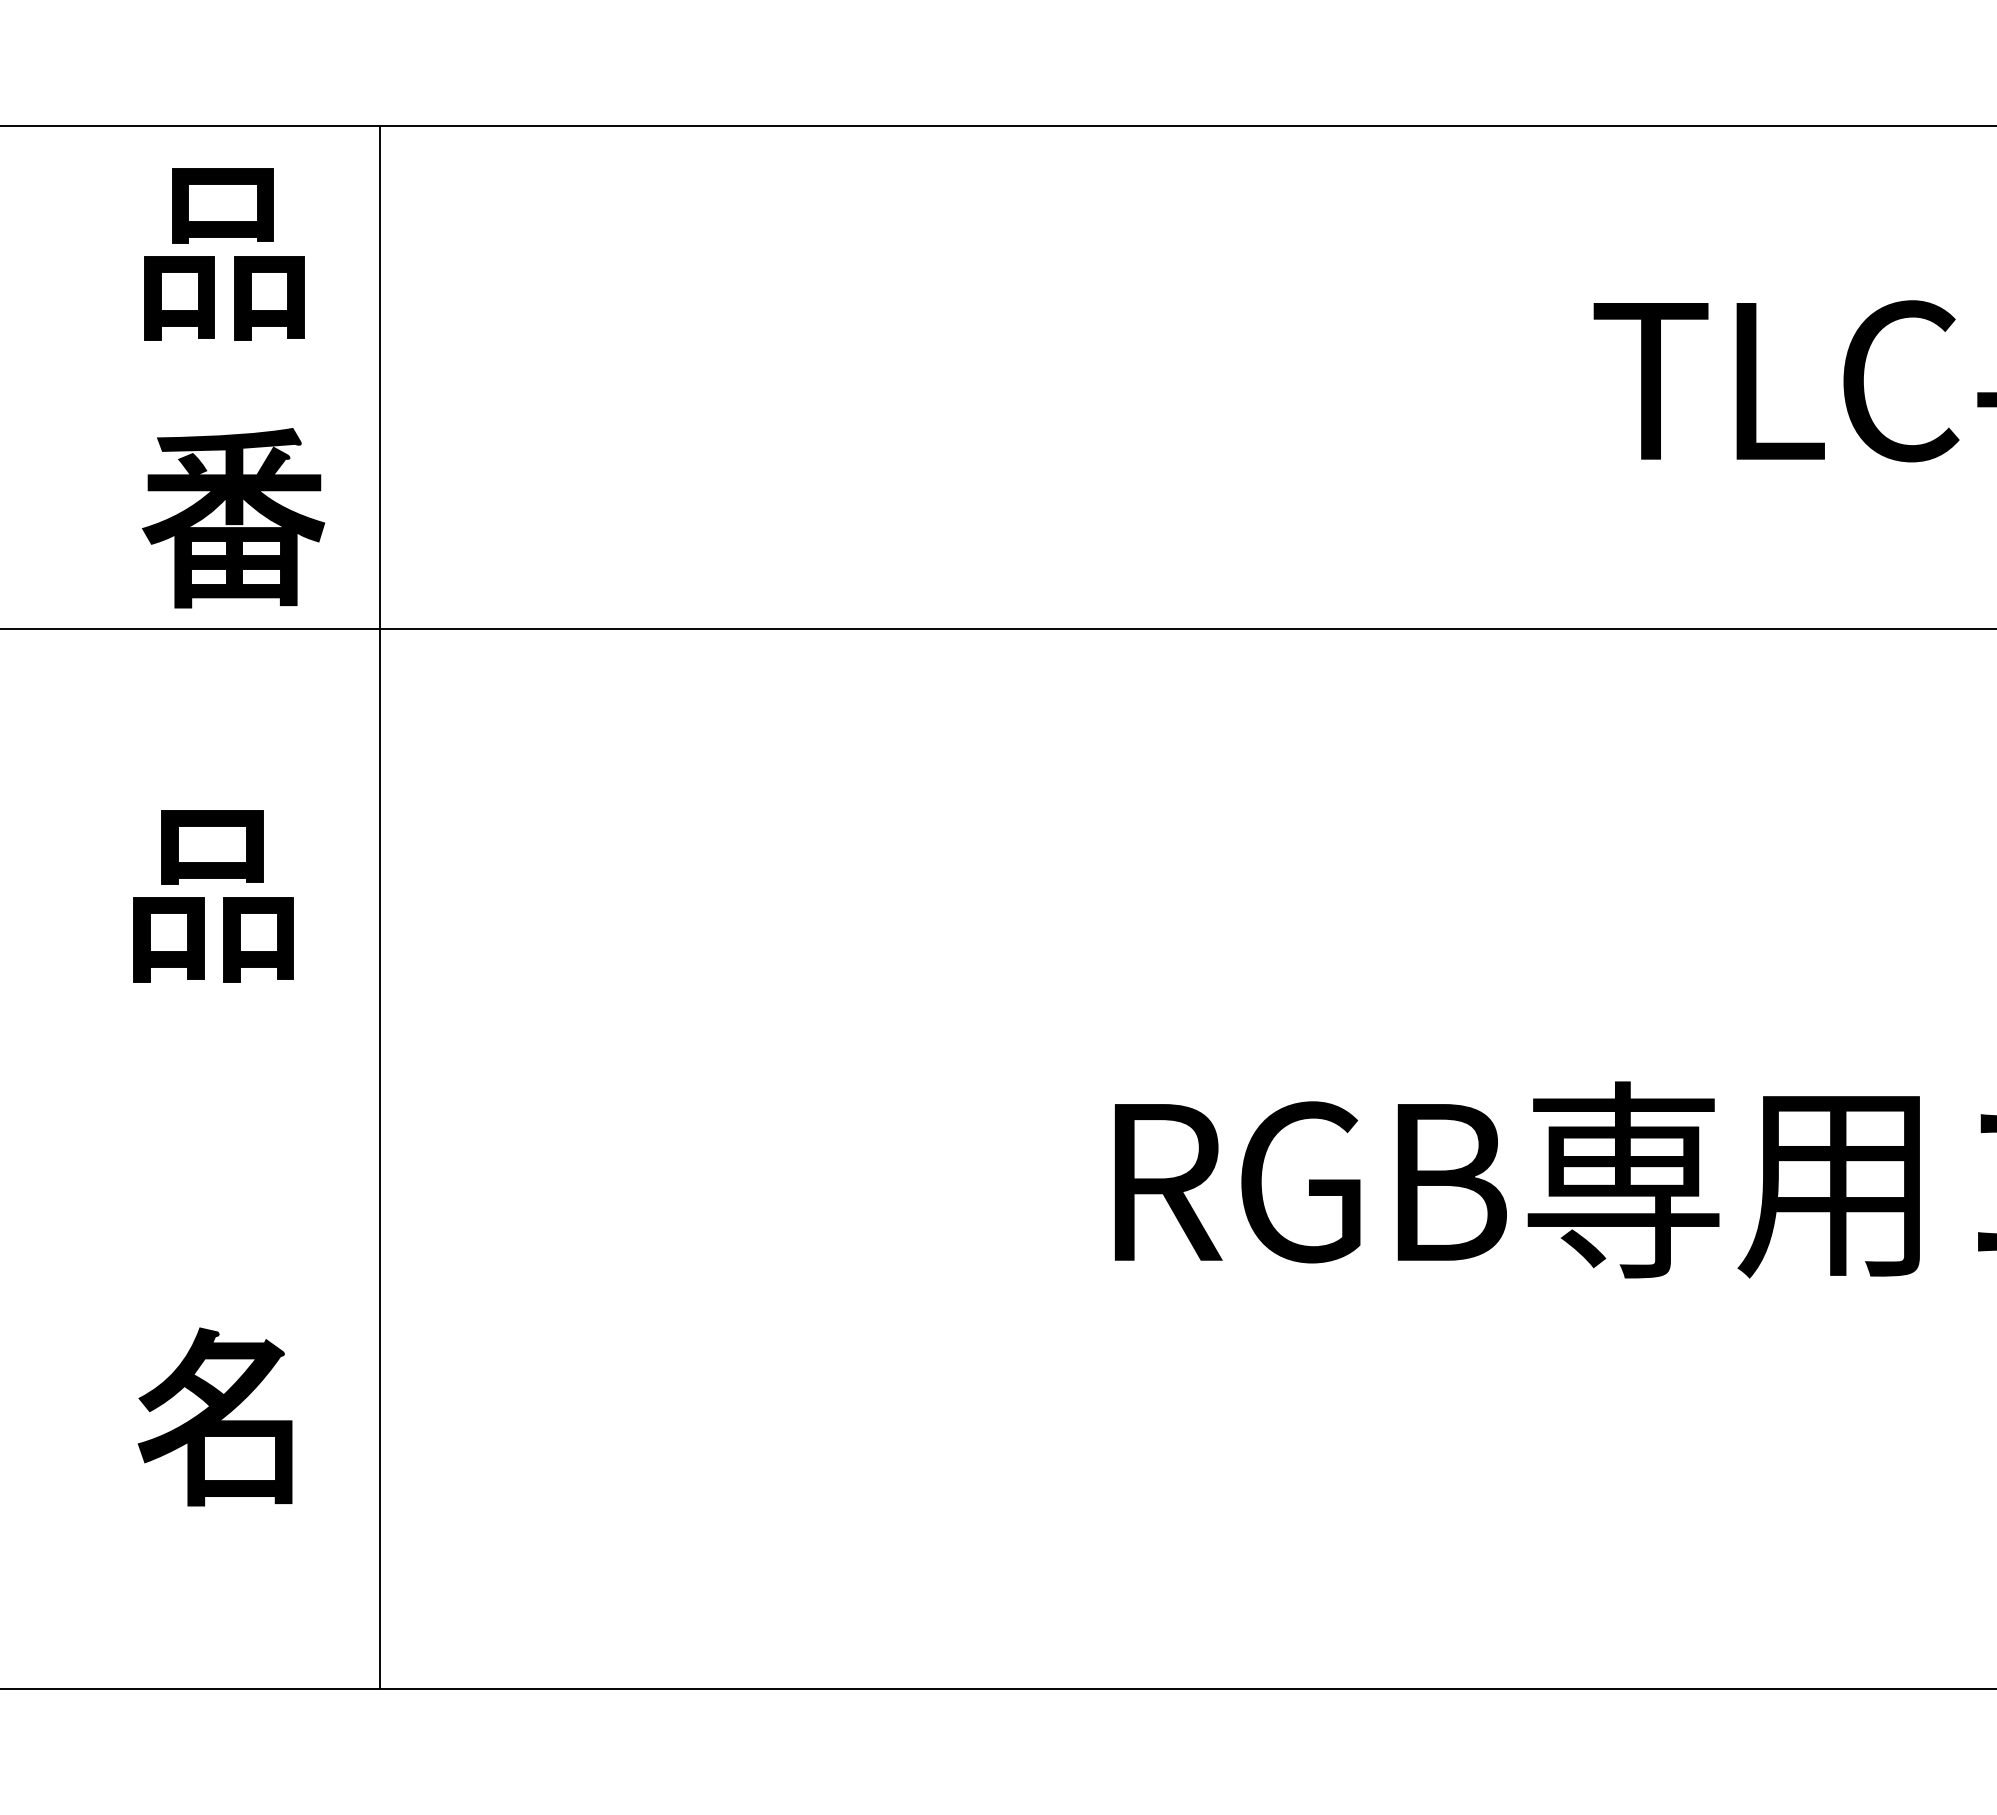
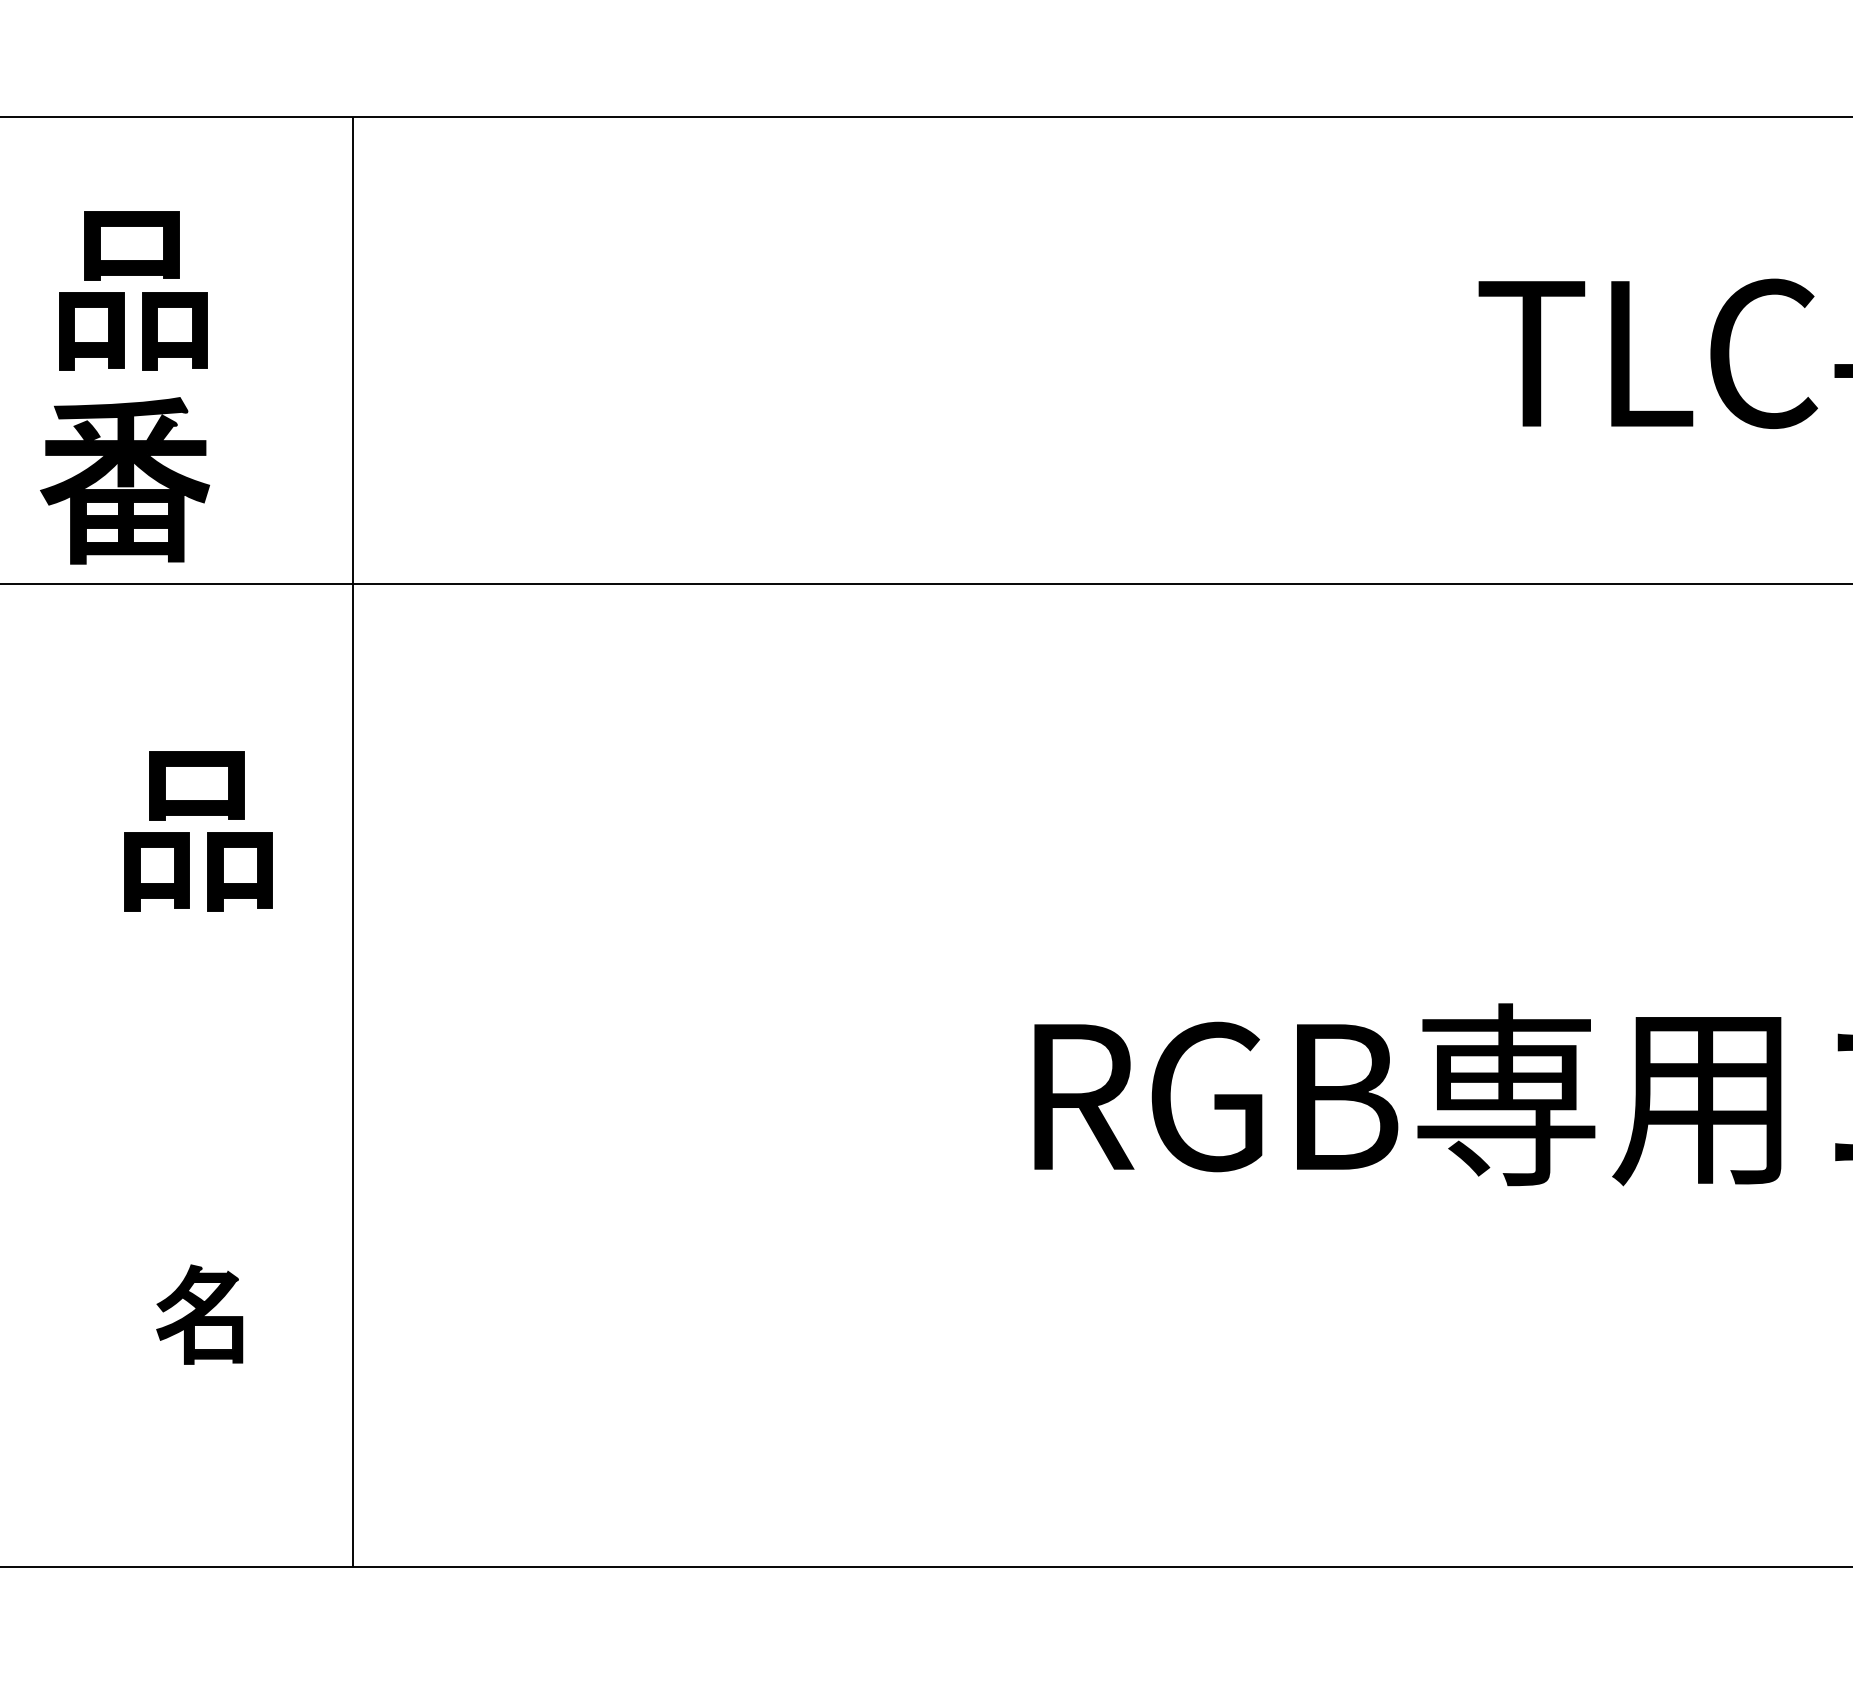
part: (214, 256) -> (124, 292), moved
part: (233, 518) -> (124, 481), moved
part: (214, 1416) -> (199, 1314), size x0.6

